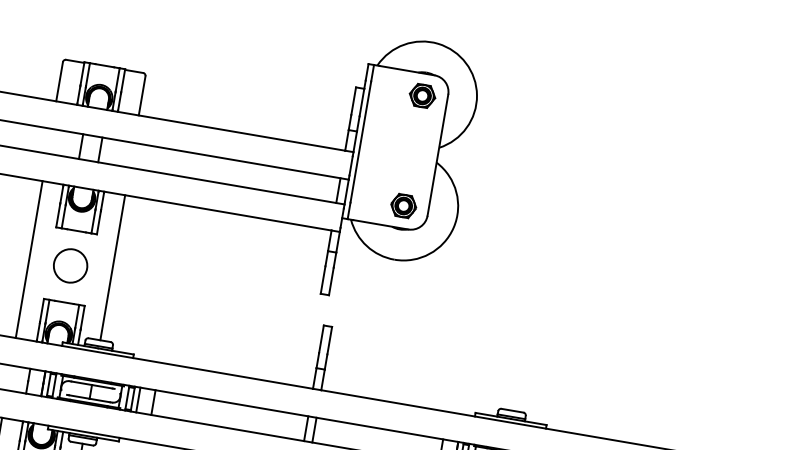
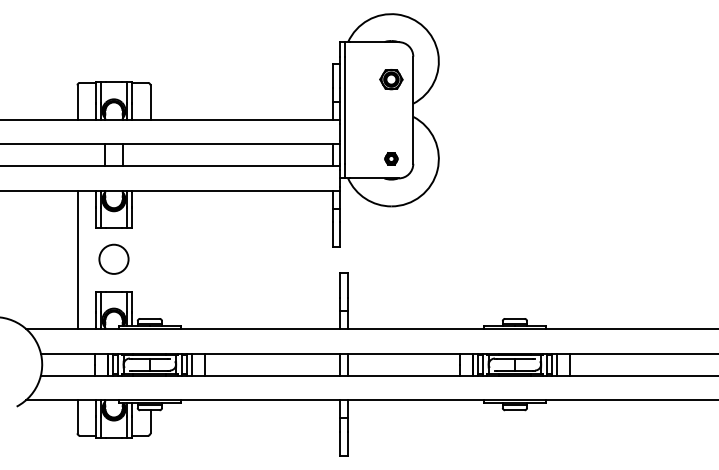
part: (422, 95) -> (391, 79), moved
part: (403, 205) -> (391, 158), size x0.6
line: (112, 267) -> (150, 254), removed

